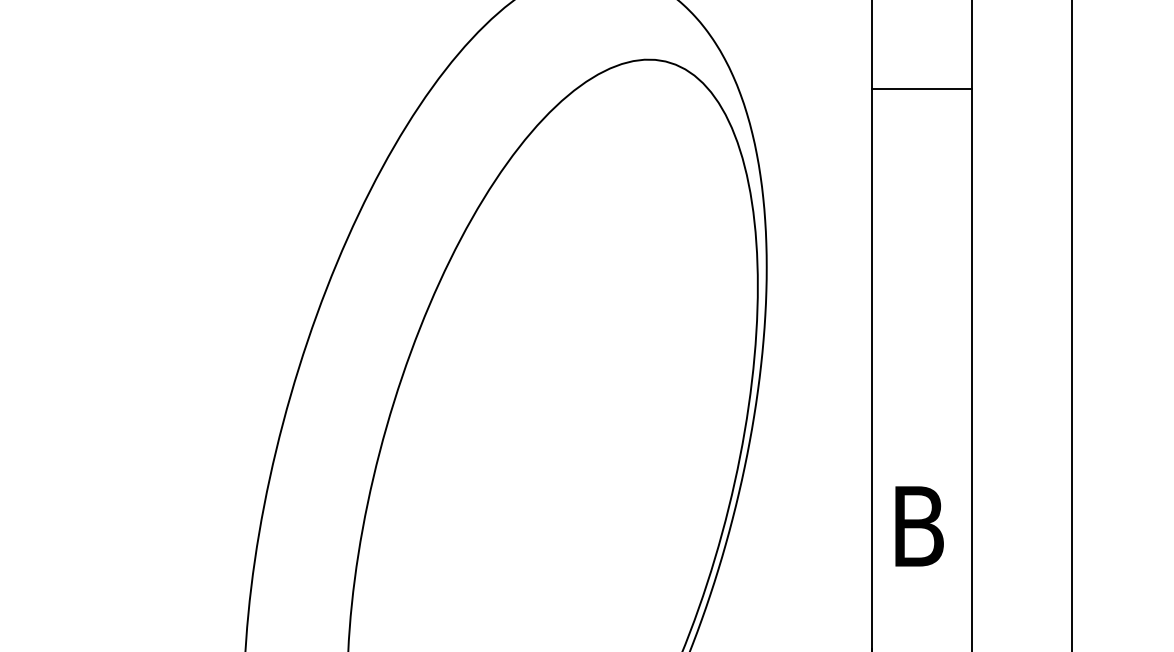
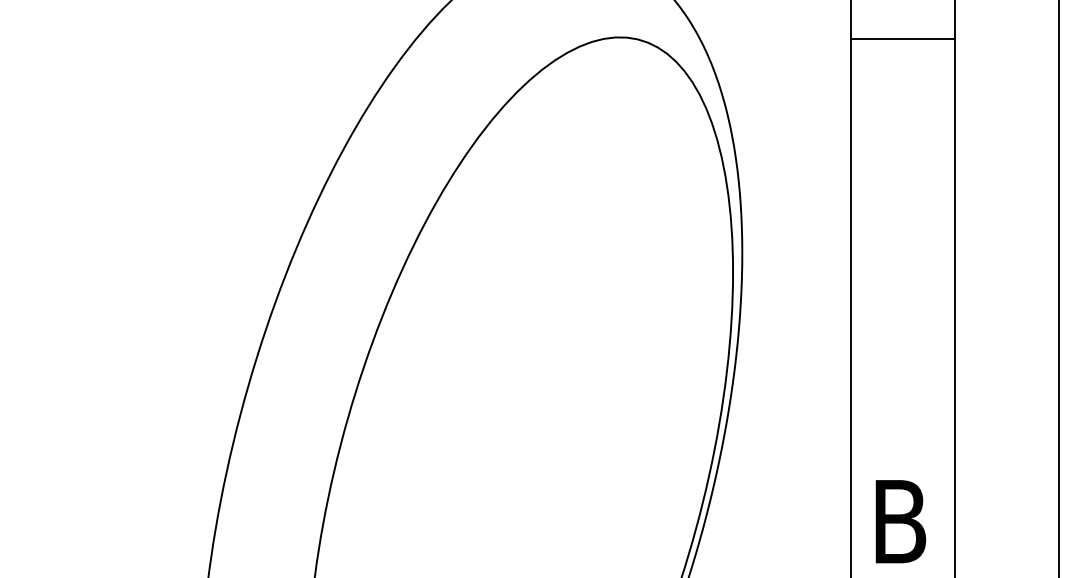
line: (921, 88) -> (902, 39), moved

